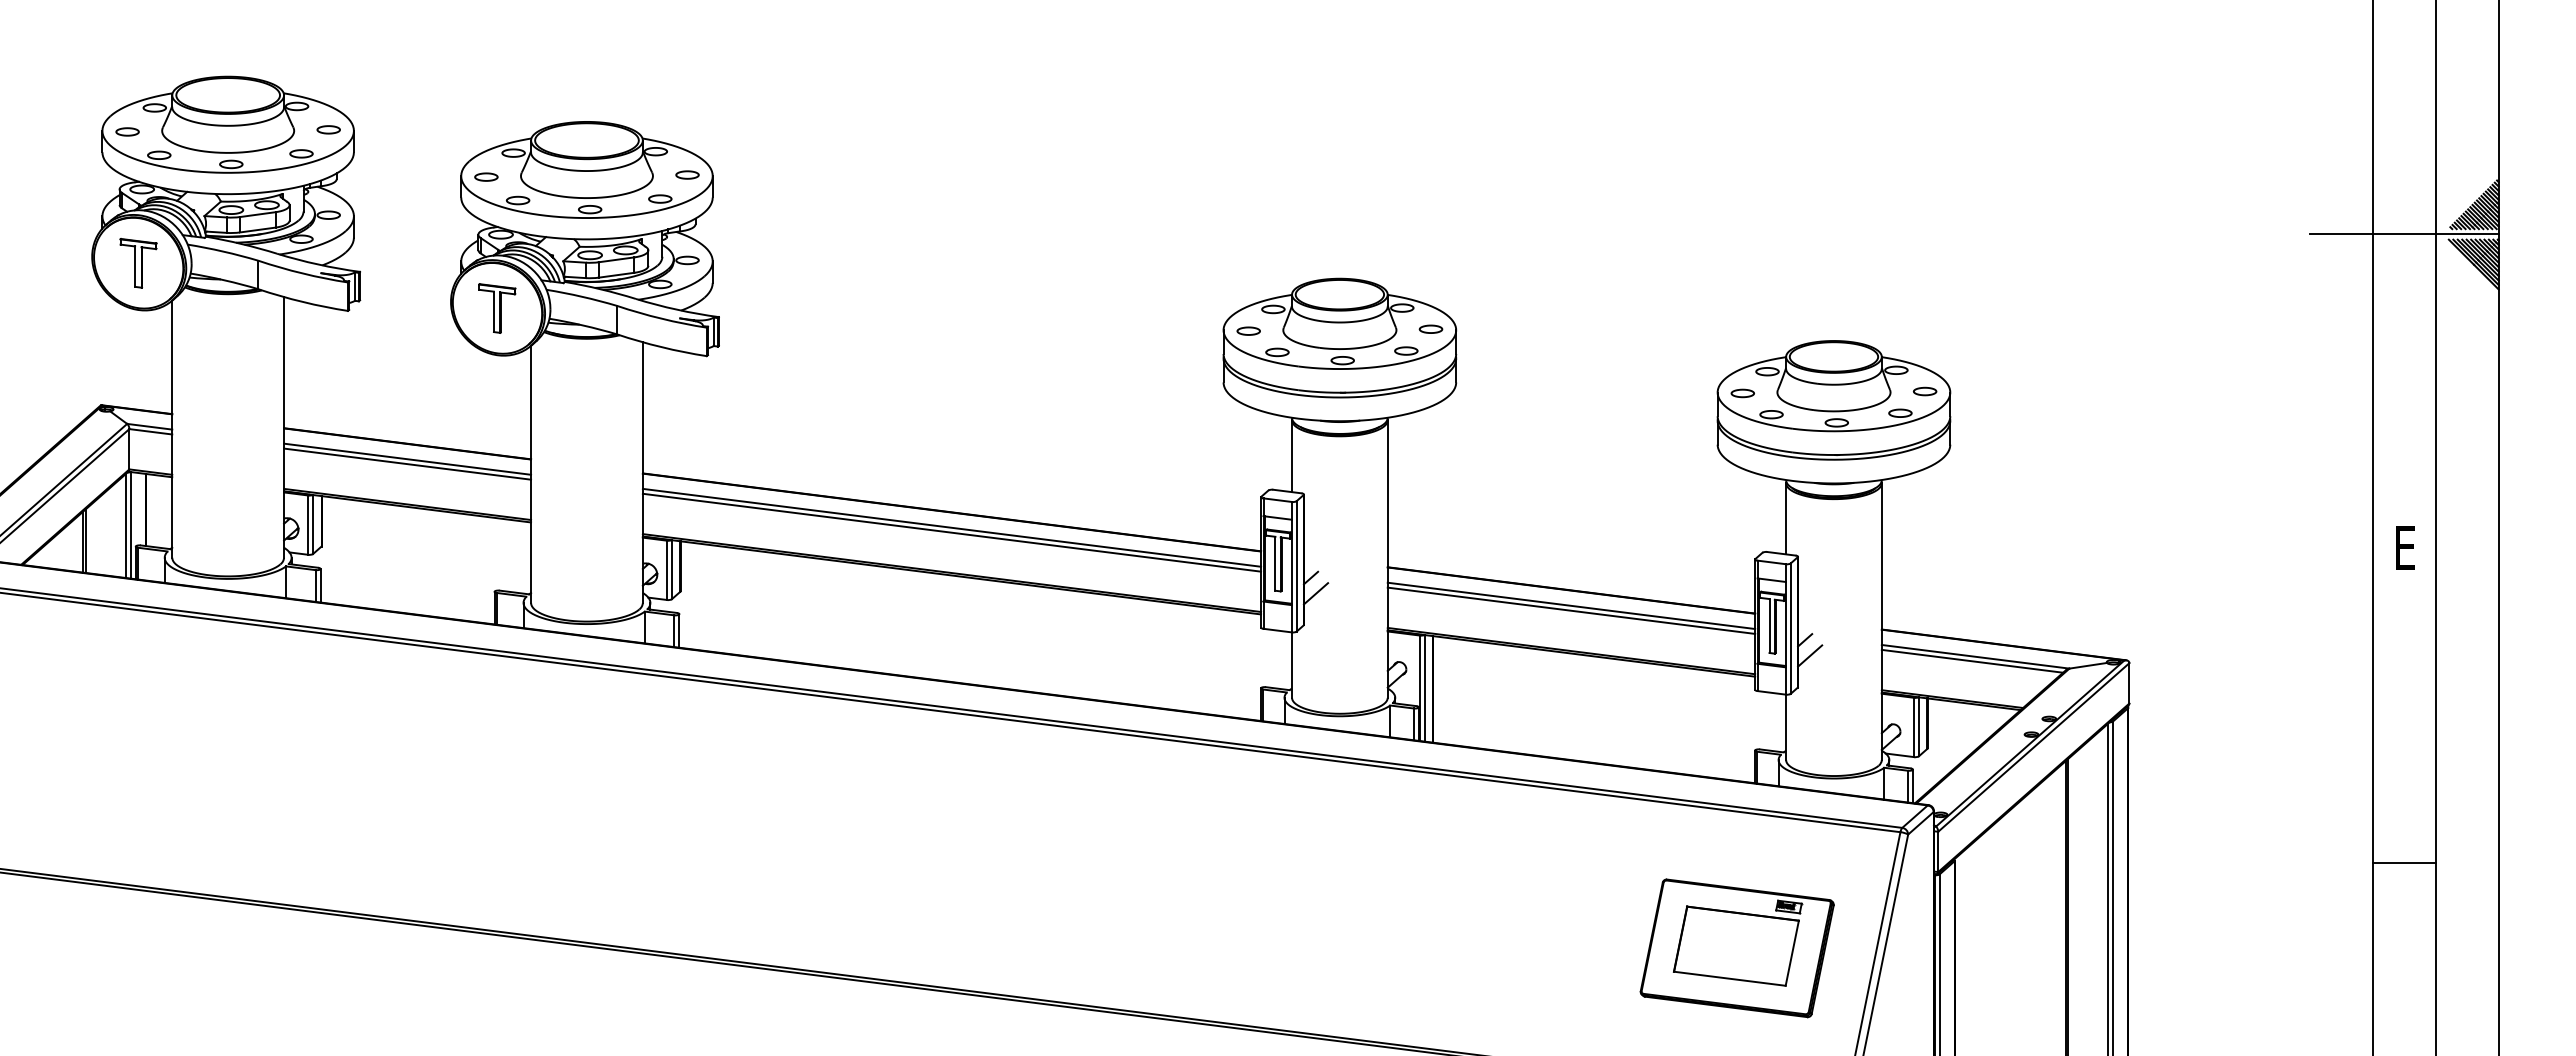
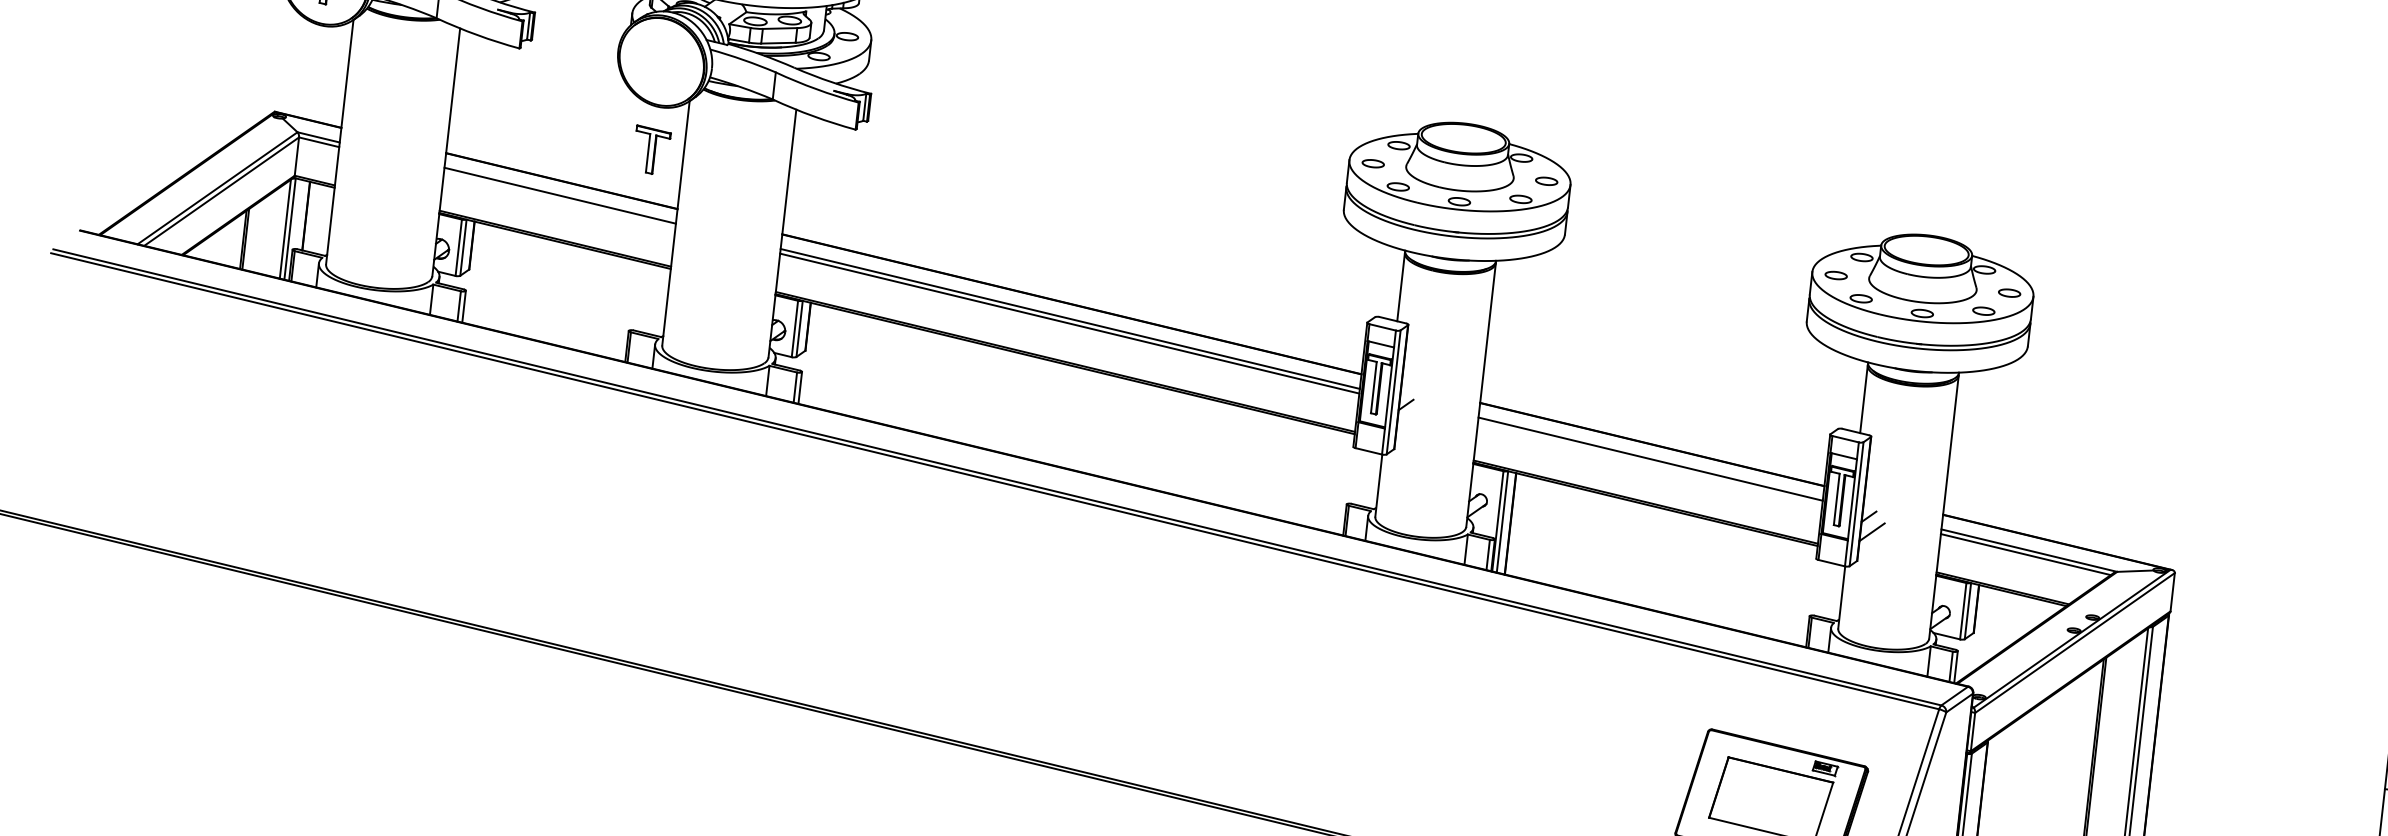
part: (497, 308) -> (651, 150), moved
line: (407, 463) -> (559, 199), removed
line: (1315, 593) -> (1408, 420), removed
line: (1571, 610) -> (1650, 463), removed

